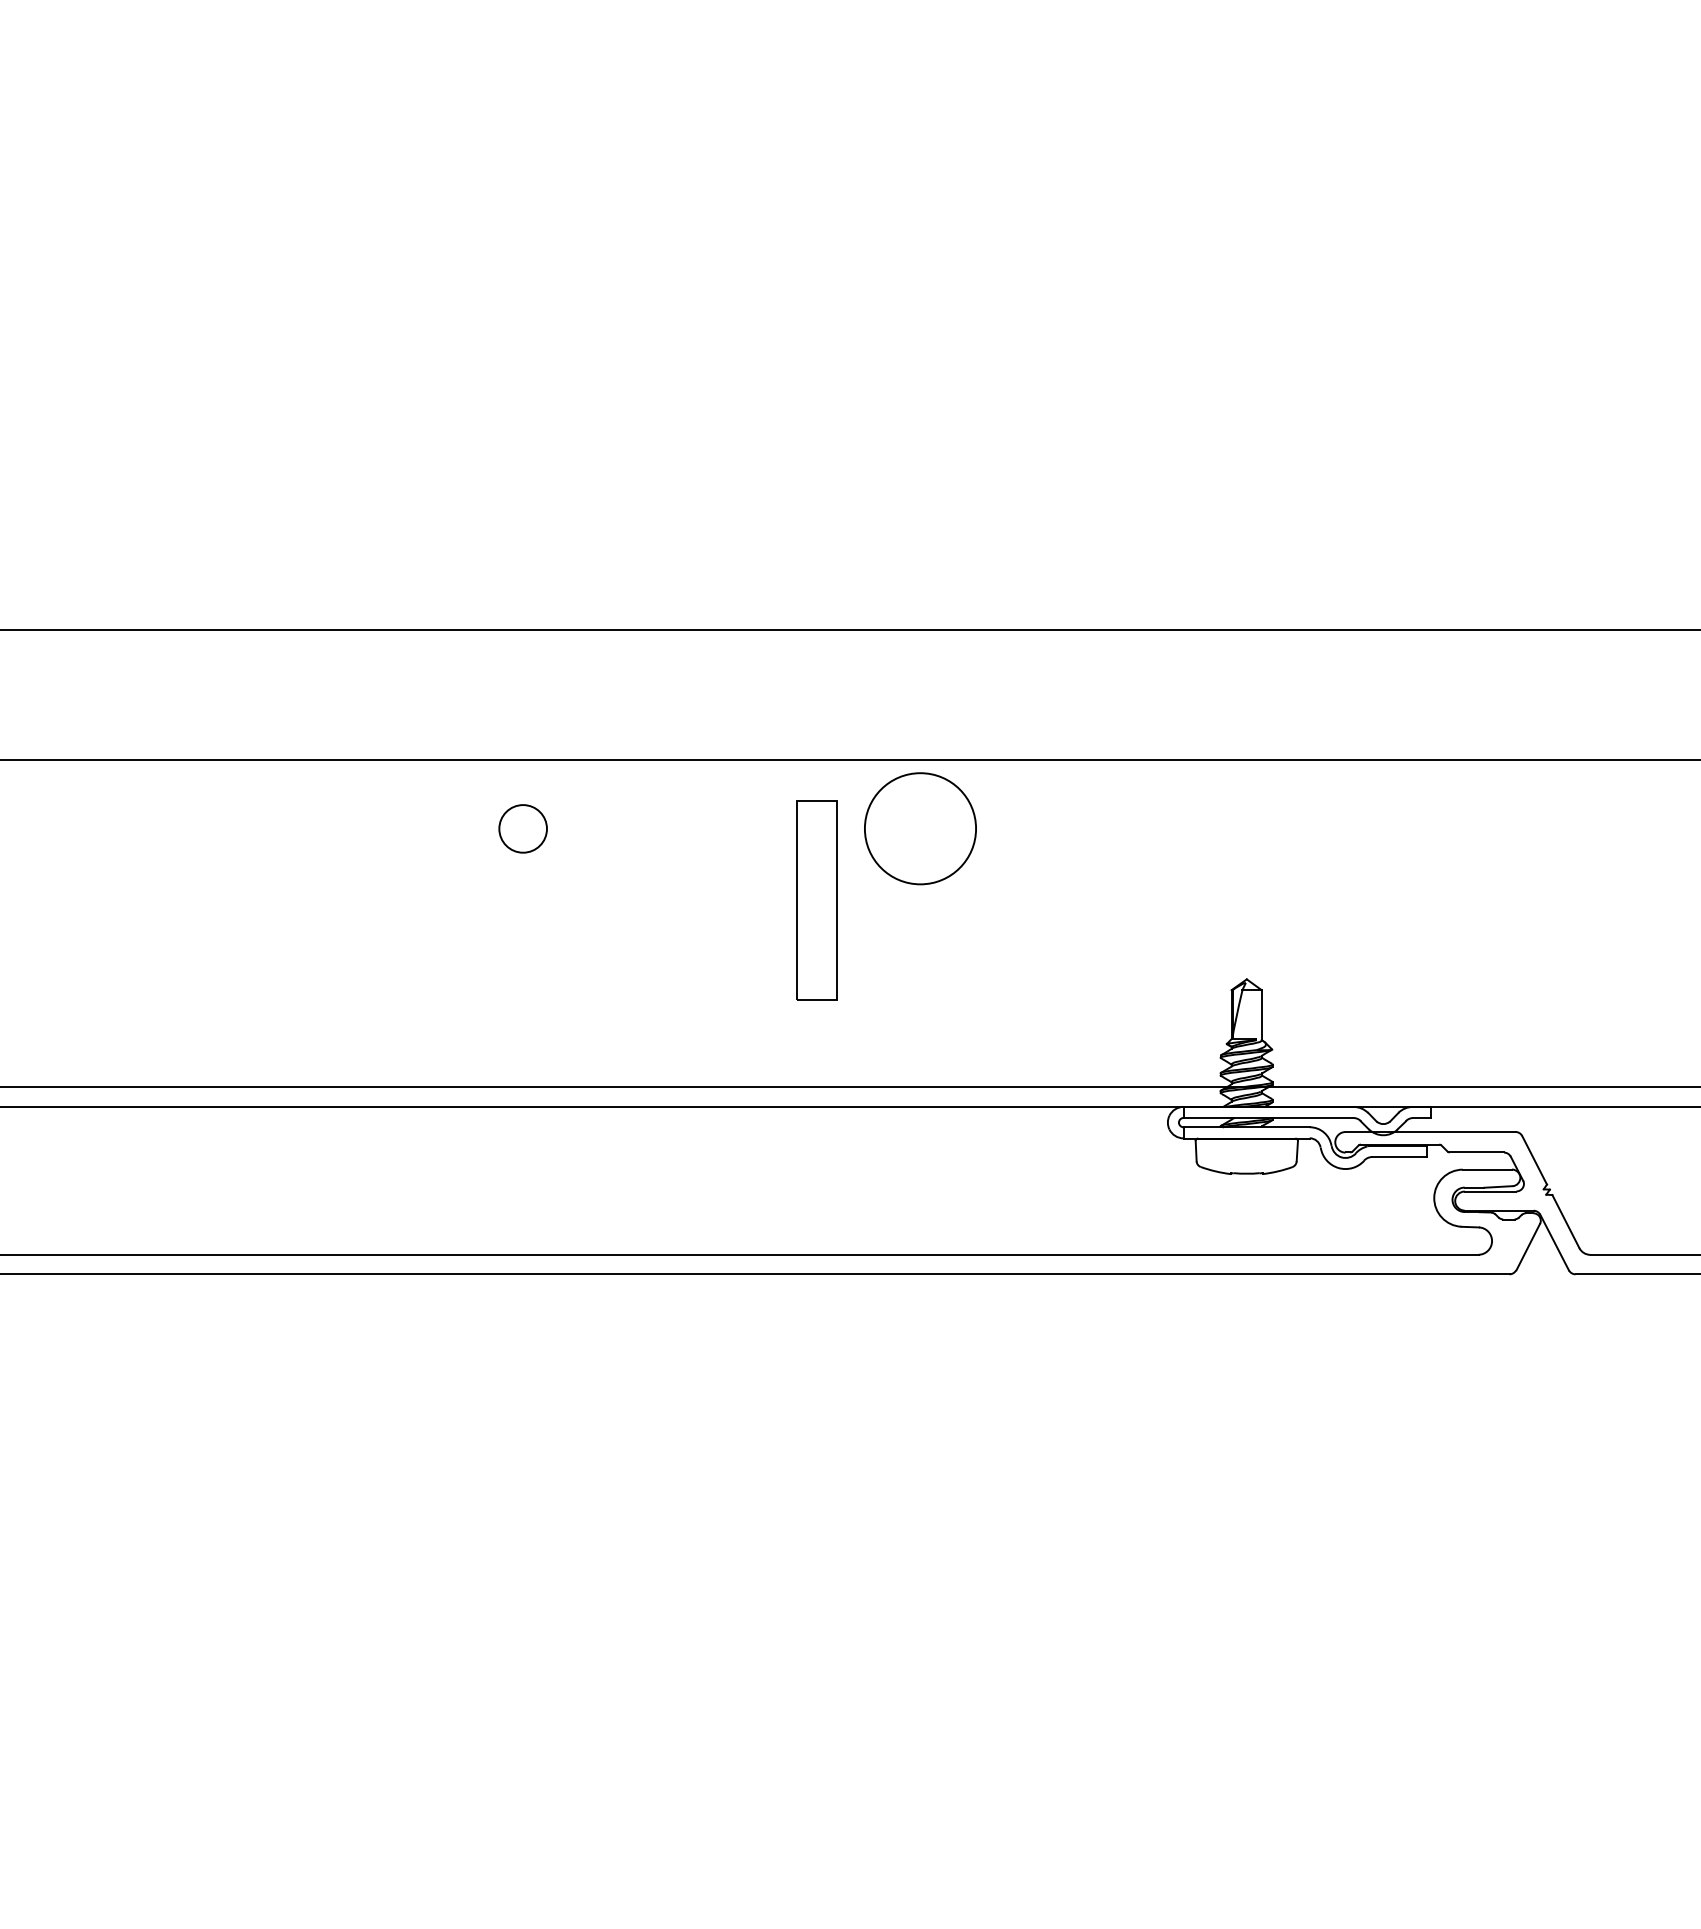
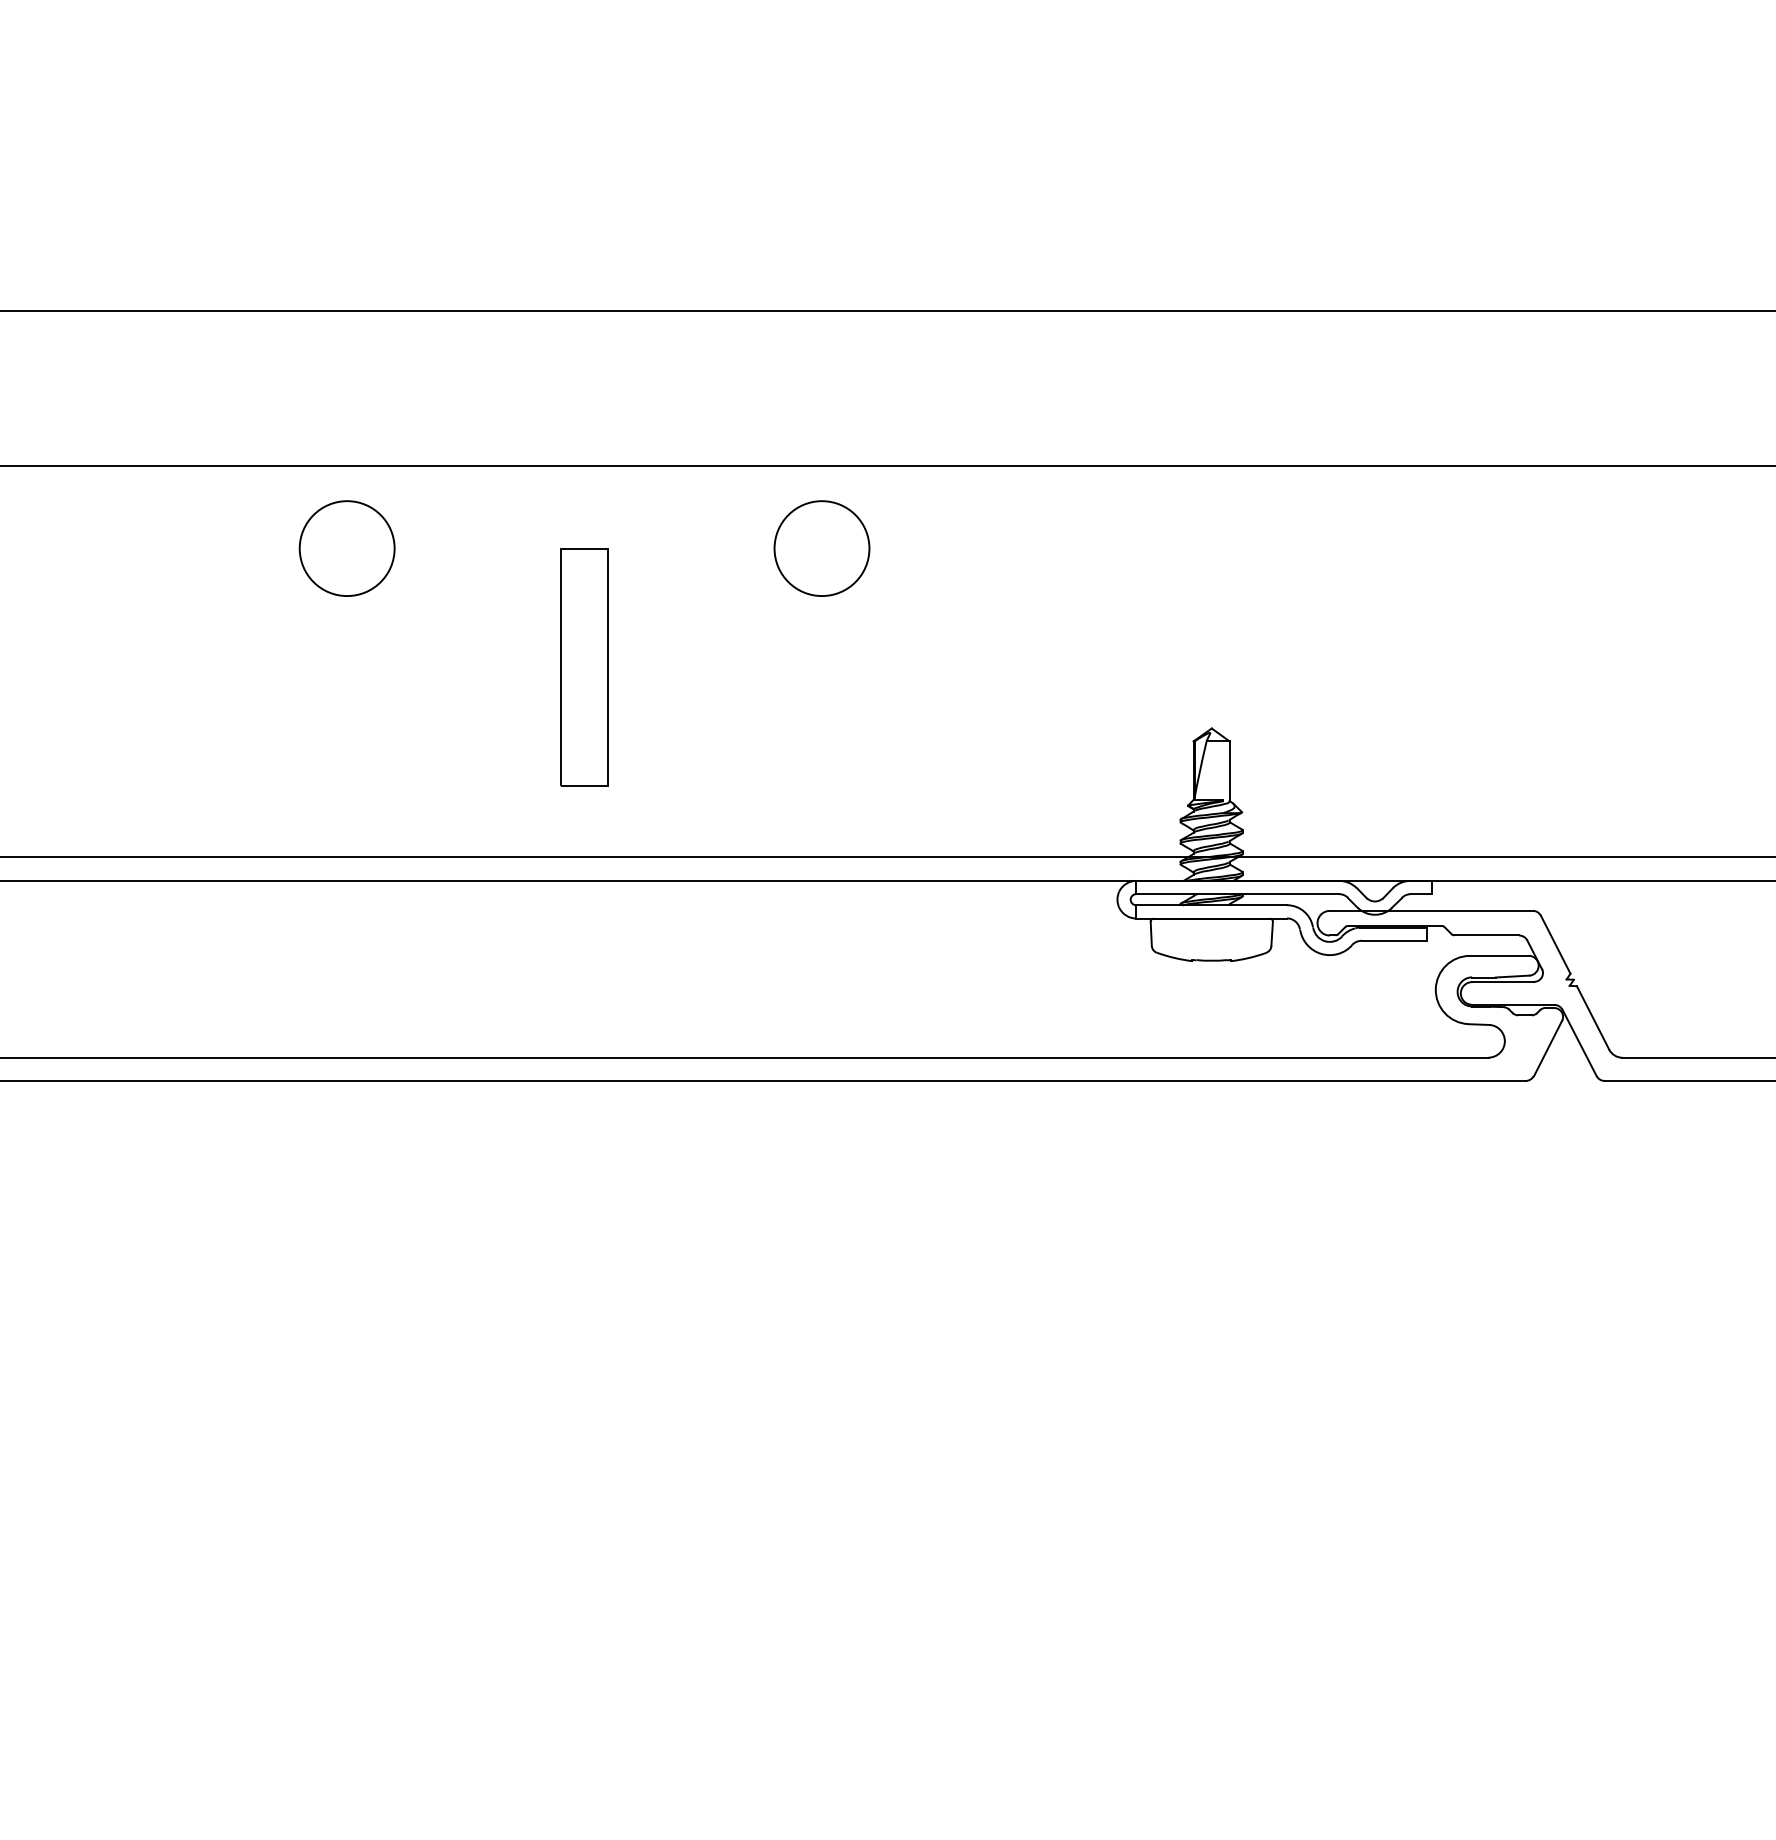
circle: (522, 828) -> (346, 548), size x1.67
circle: (920, 828) -> (821, 548), size x0.71
part: (816, 900) -> (584, 667), moved

